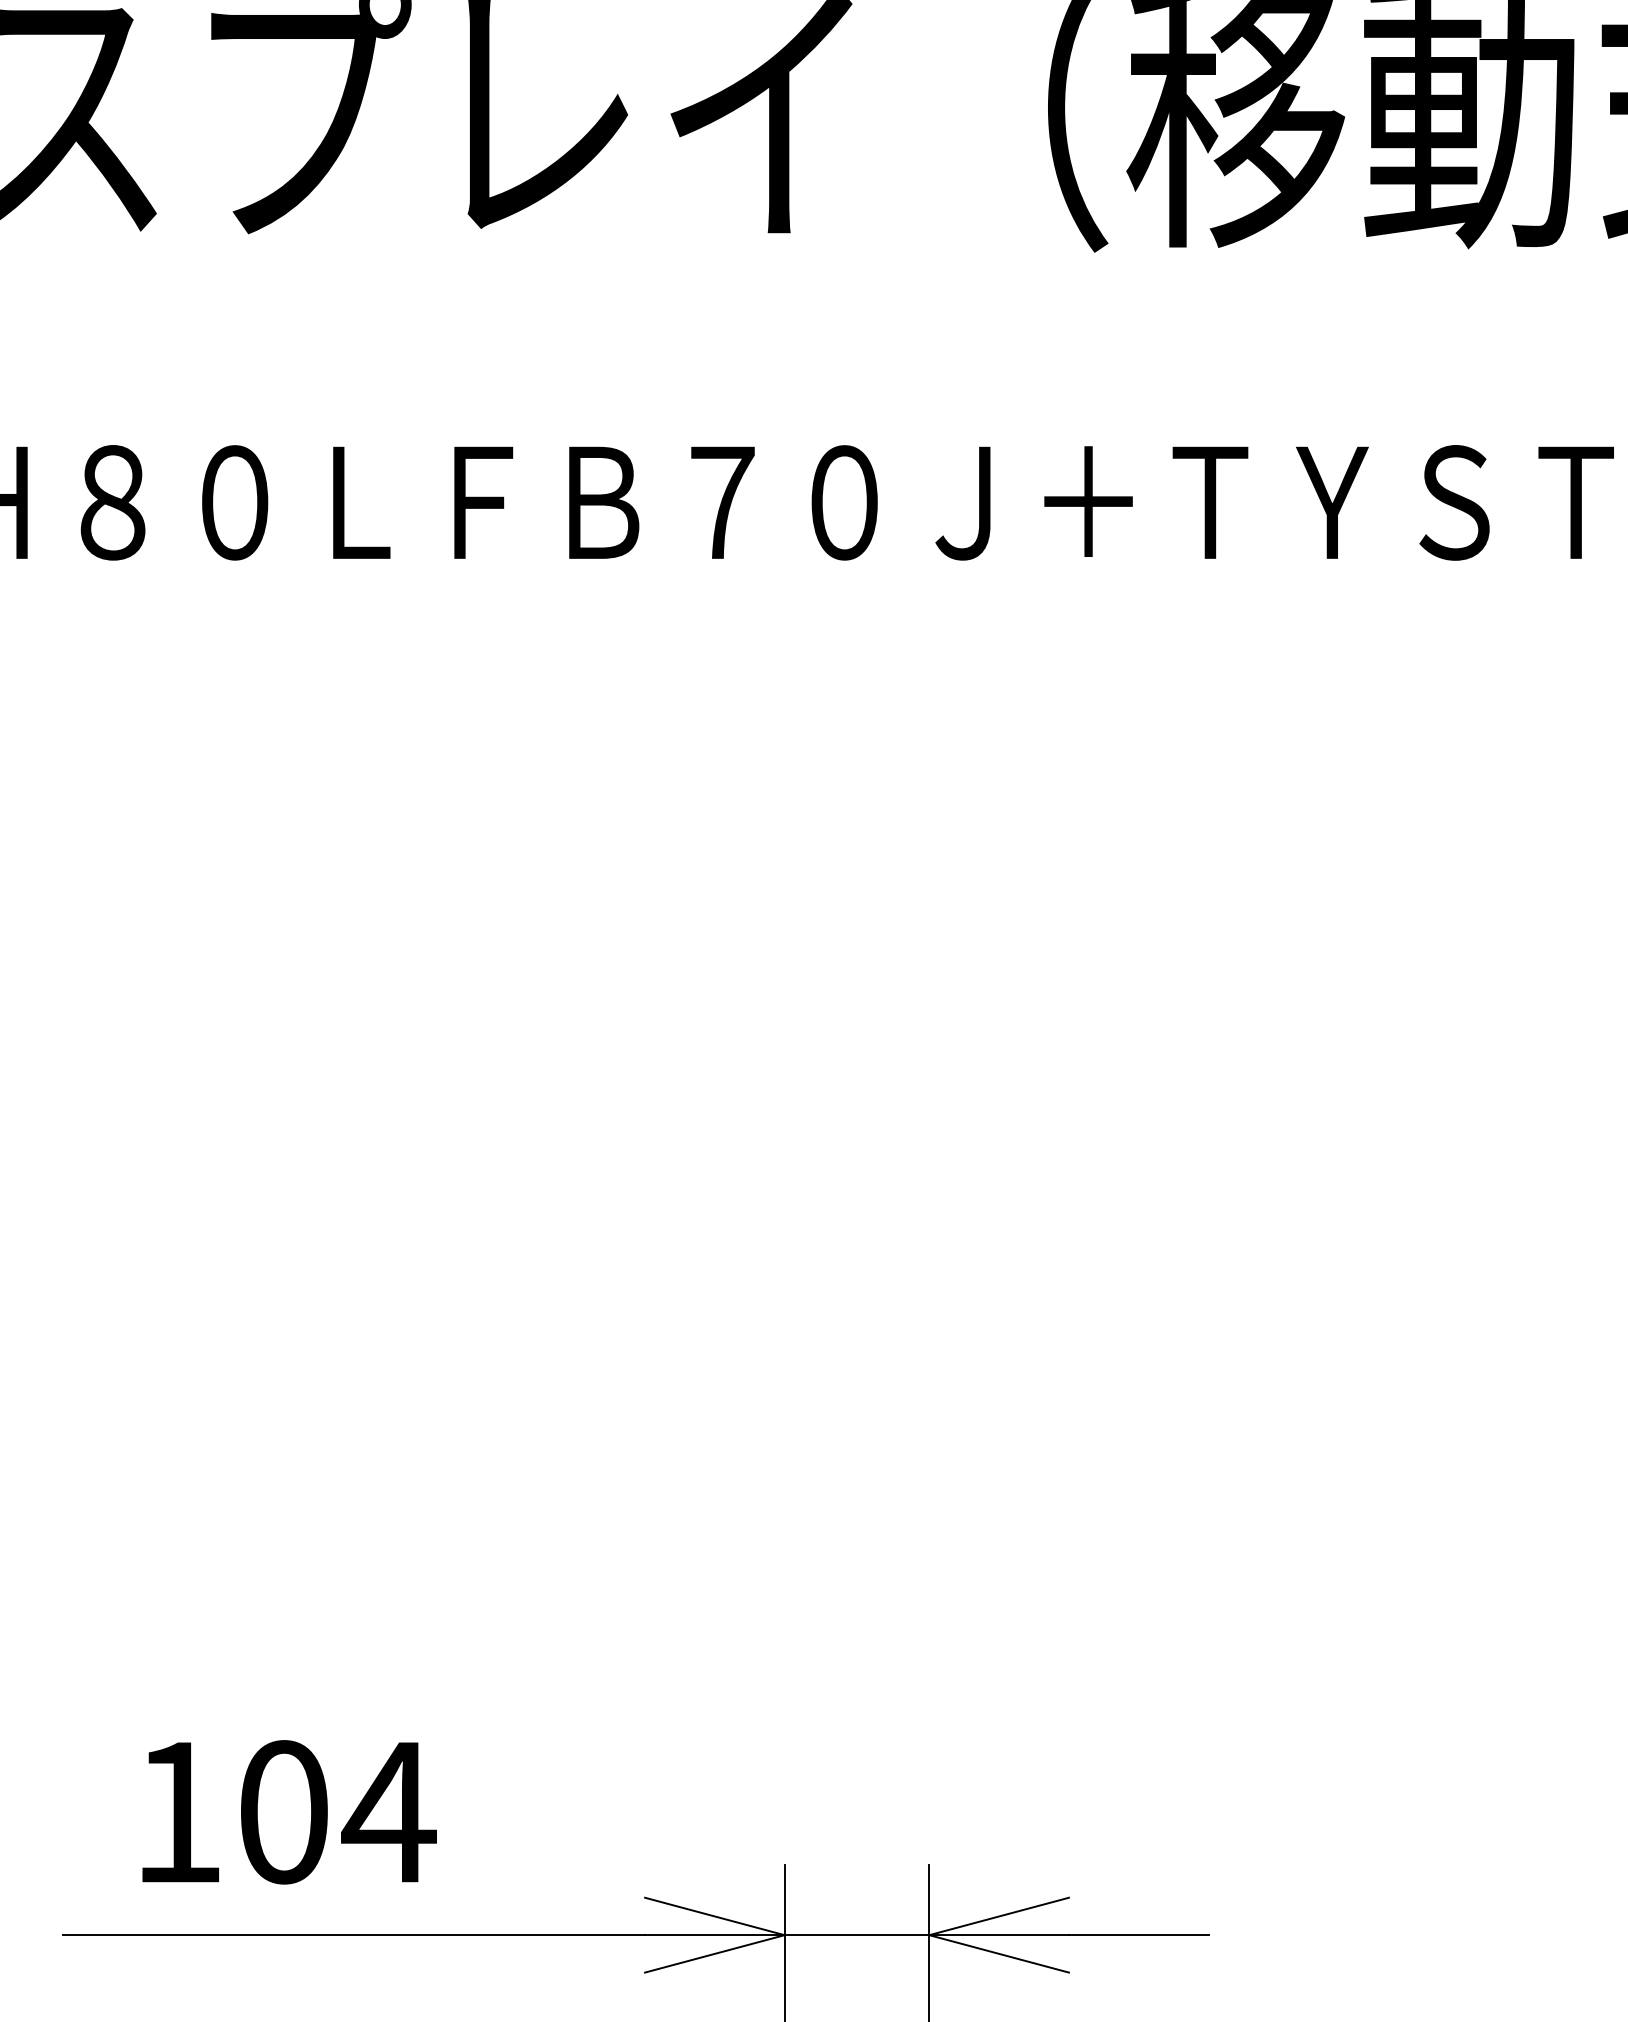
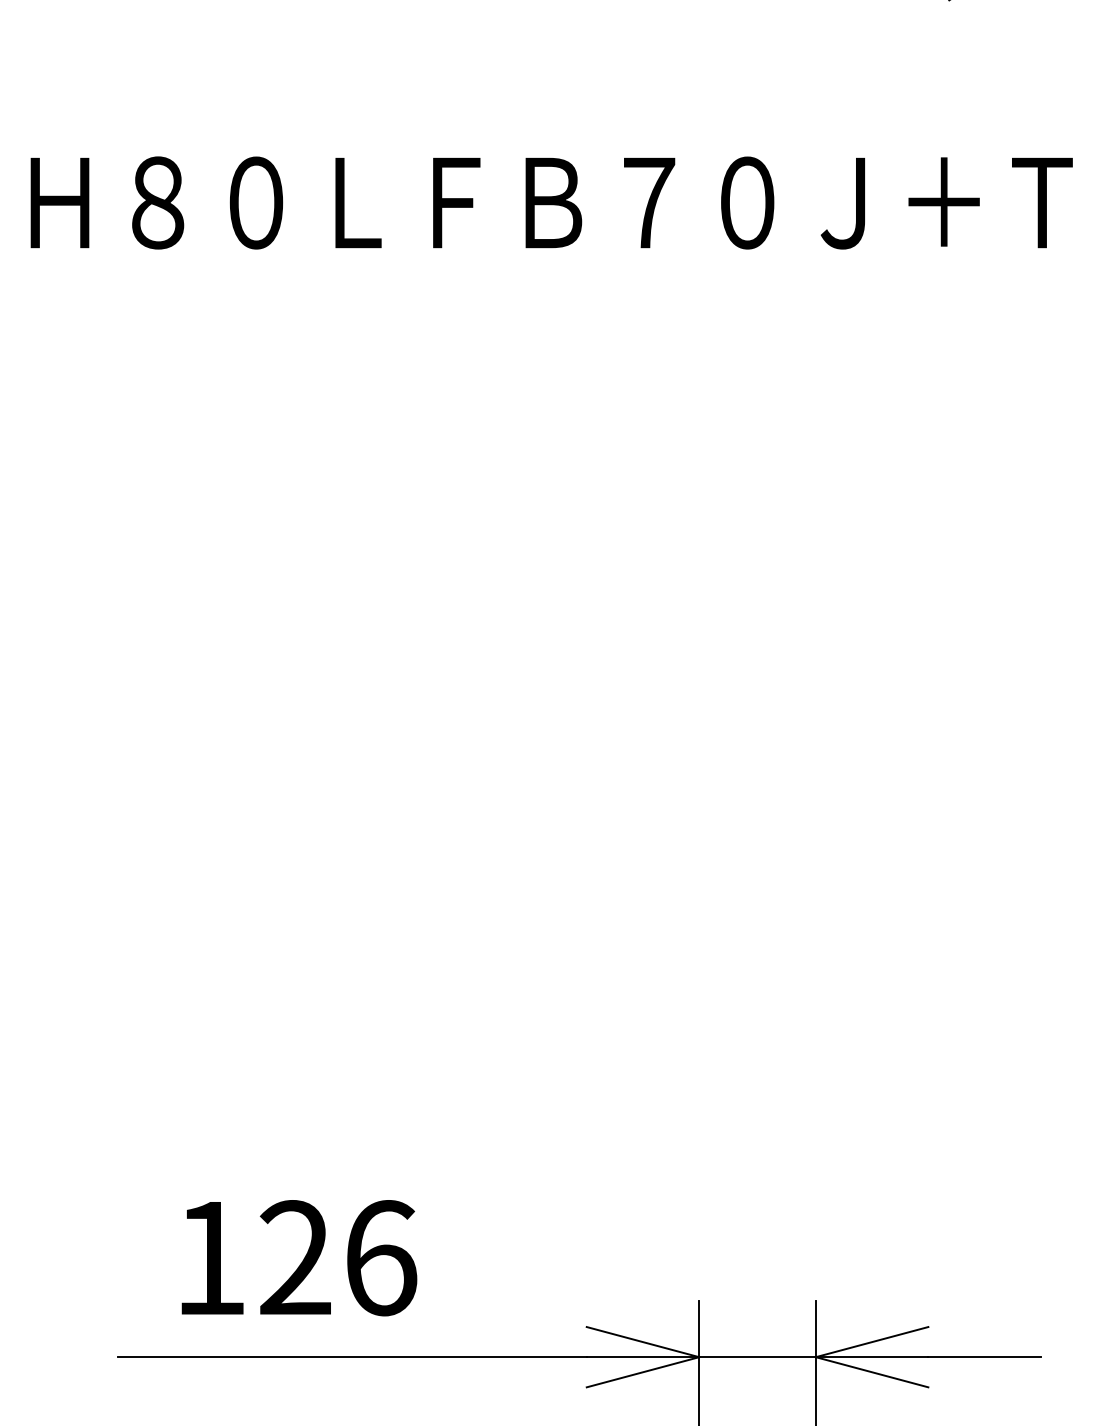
text: (337, 1812) -> (338, 1258), 104 -> 126

